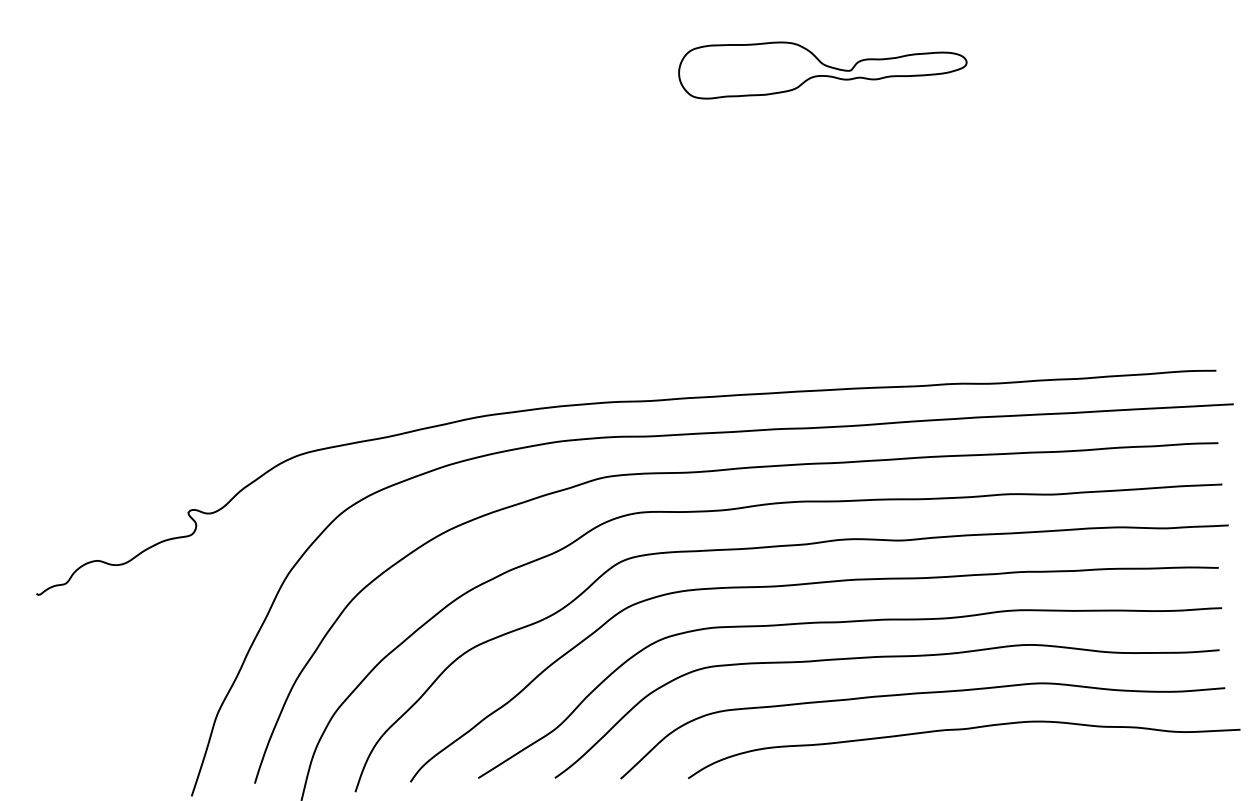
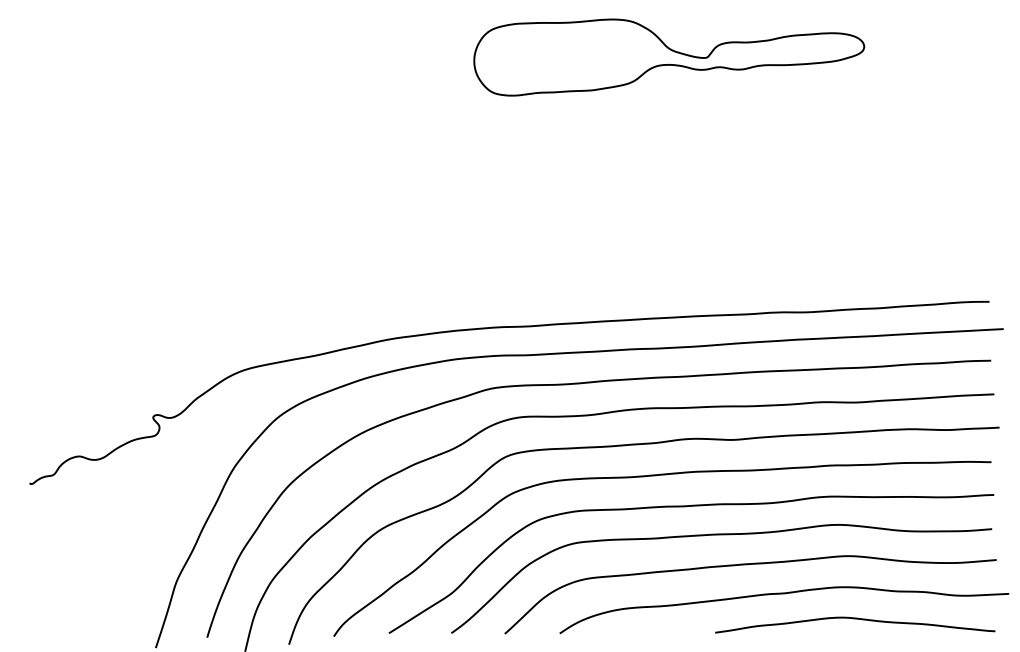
part: (823, 70) -> (669, 57), size x1.67
curve: (1051, 761) -> (855, 619), added

